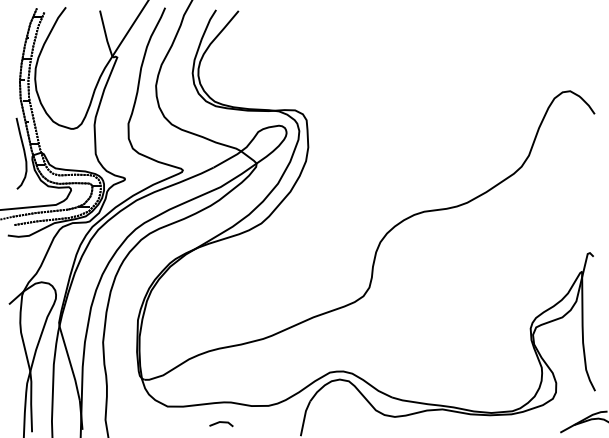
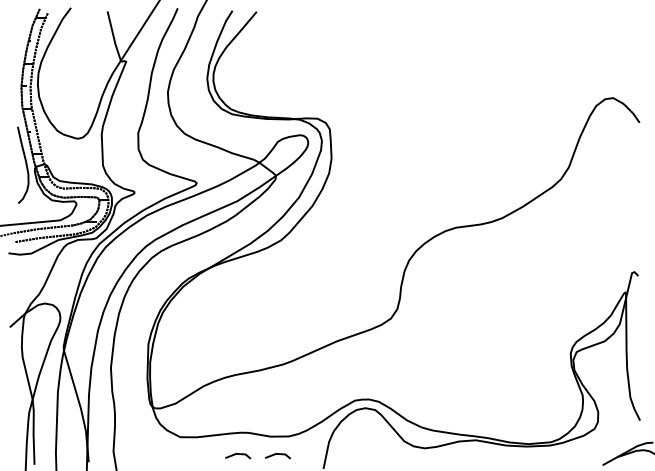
line: (258, 423) -> (278, 455), added

